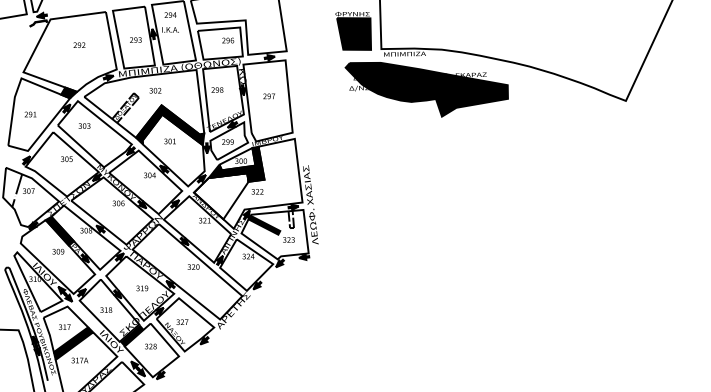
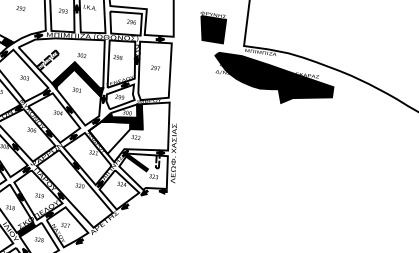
part: (353, 31) -> (212, 27), moved
text: (155, 90) -> (81, 55), moved
text: (84, 125) -> (24, 77), moved

